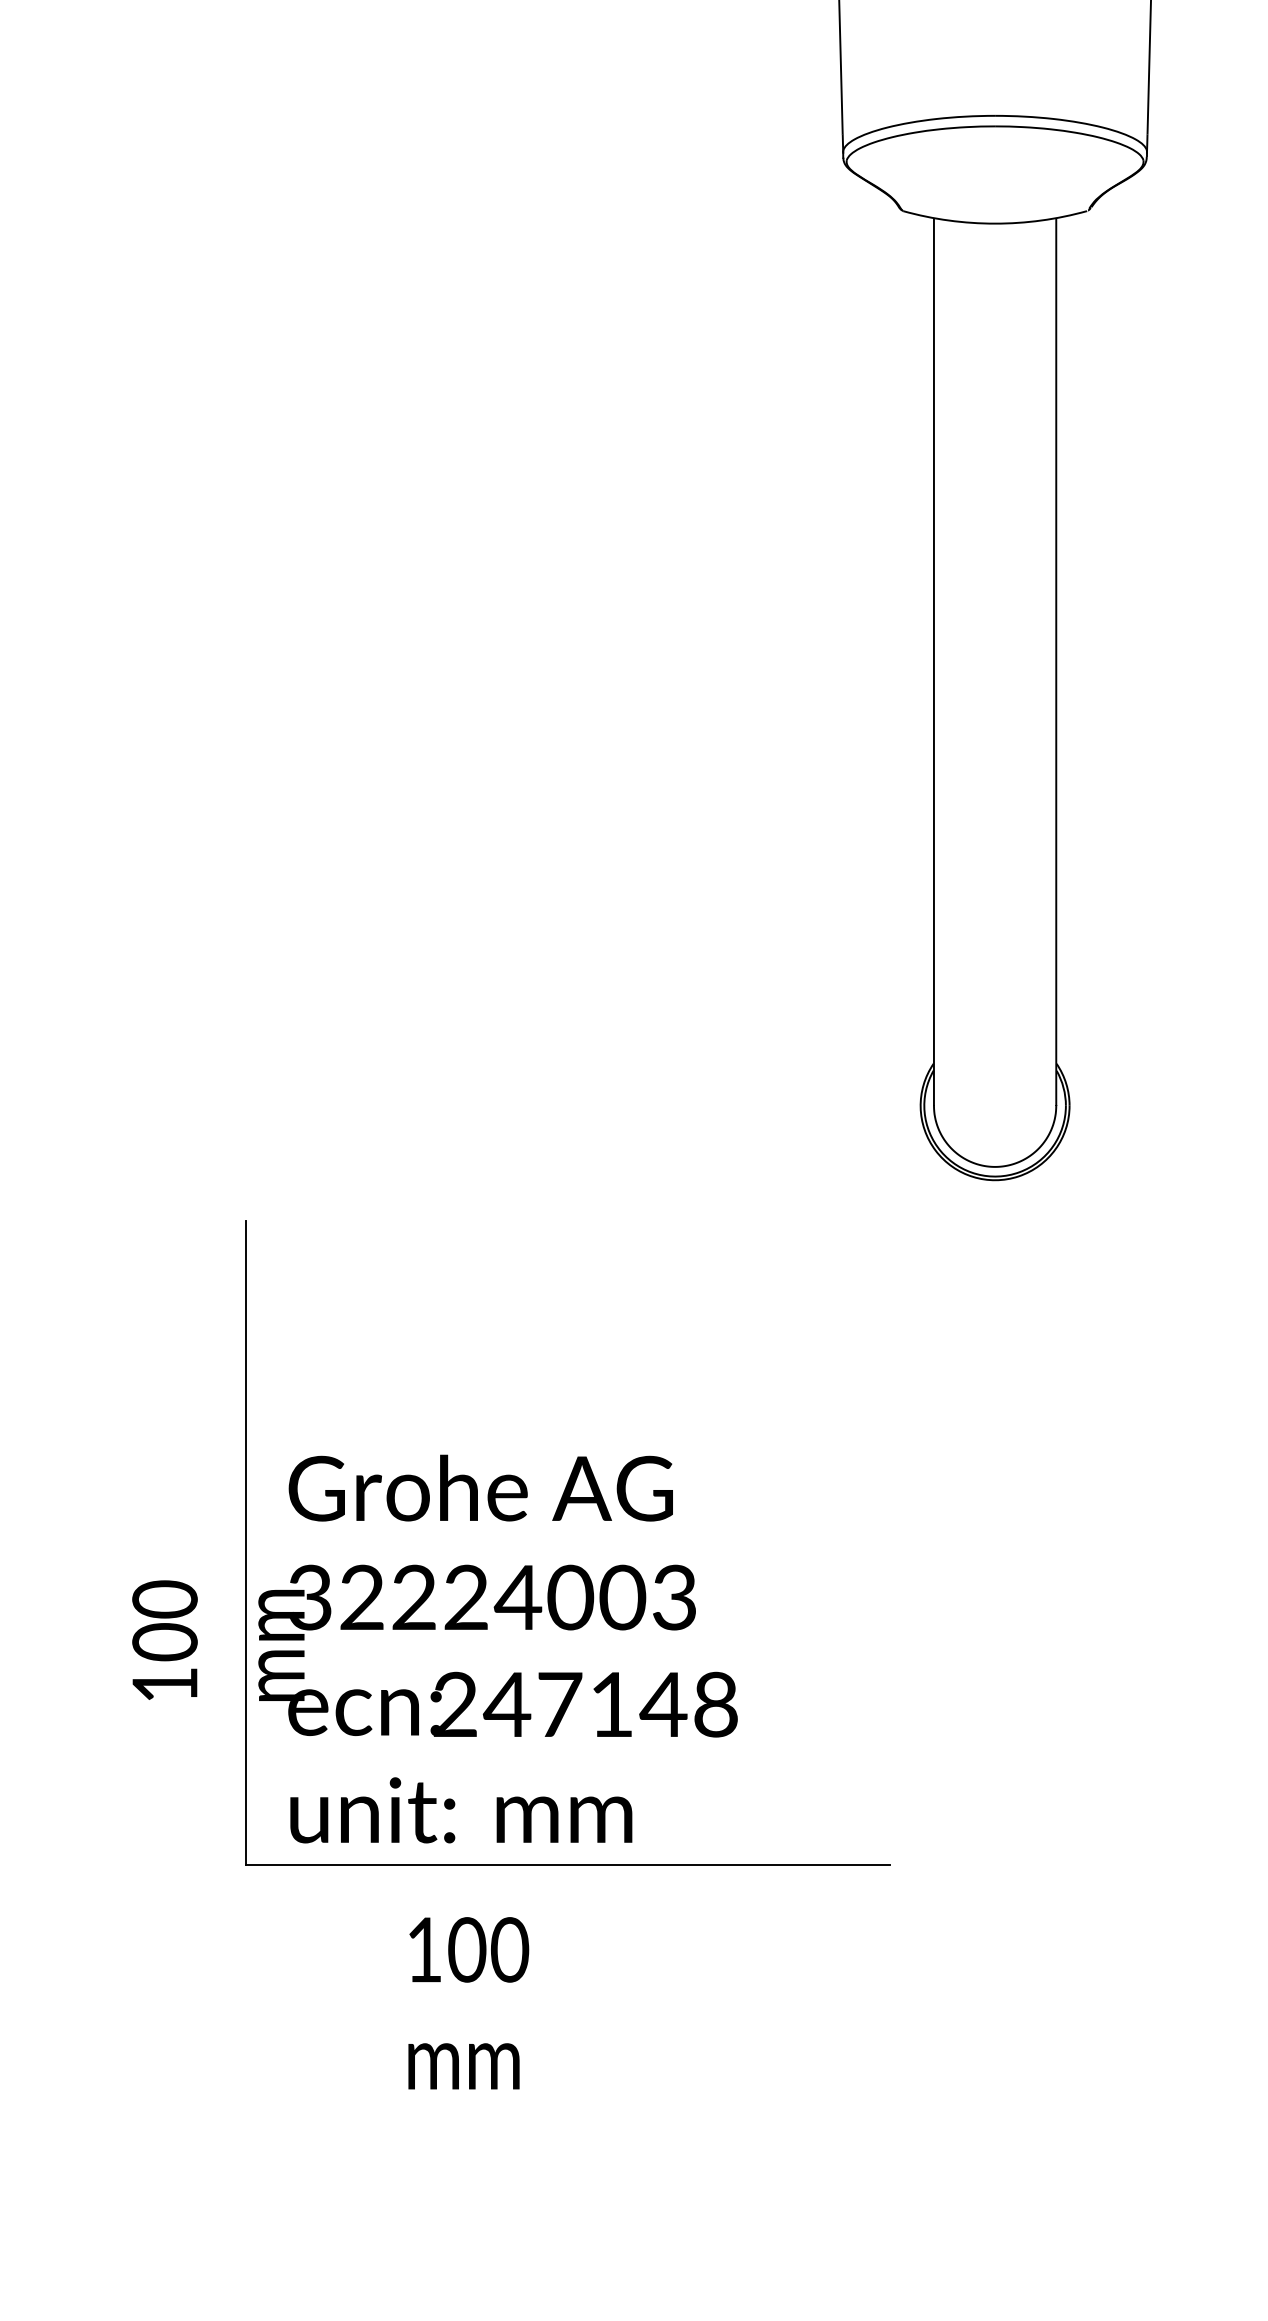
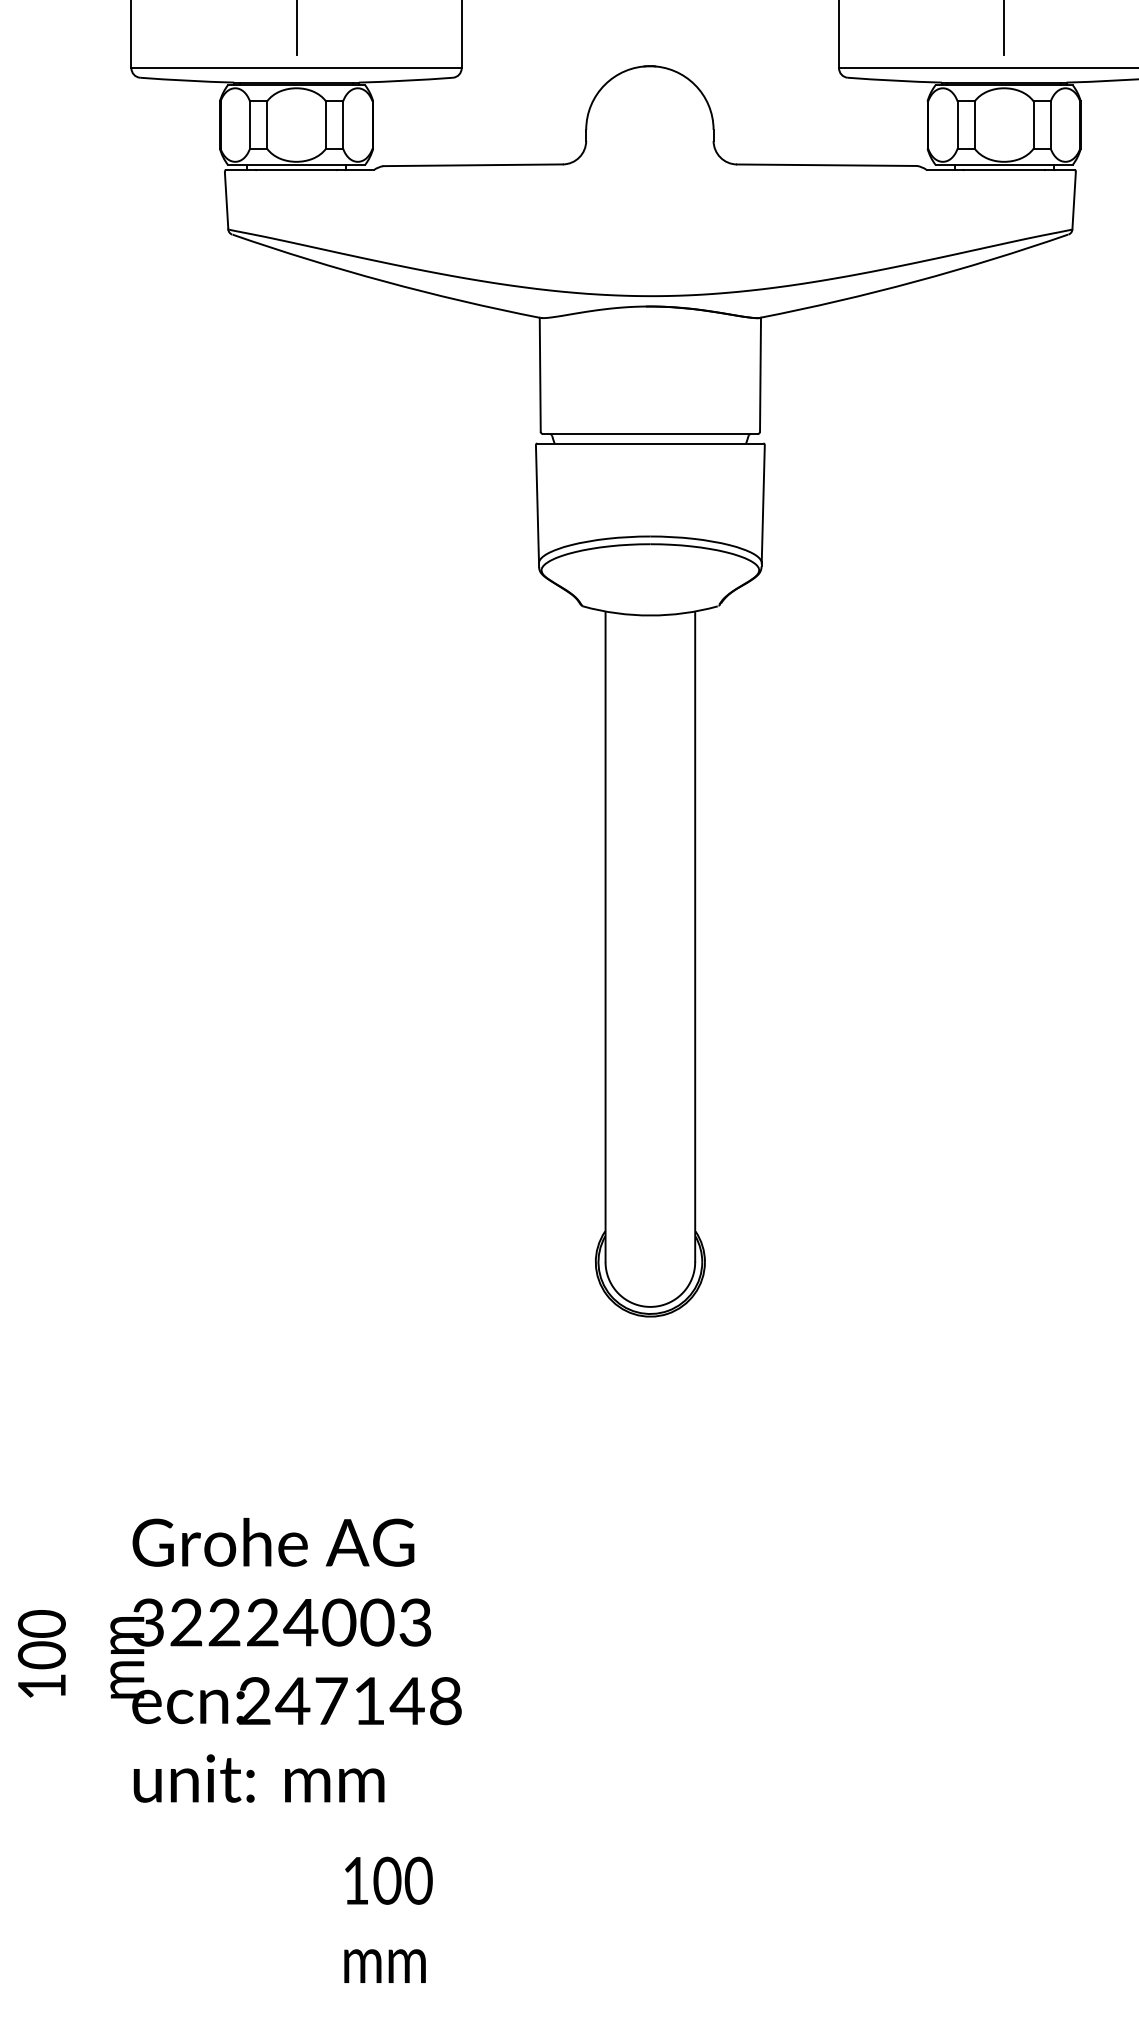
part: (247, 1542) -> (102, 1582), removed
text: (468, 2002) -> (388, 1919), moved

